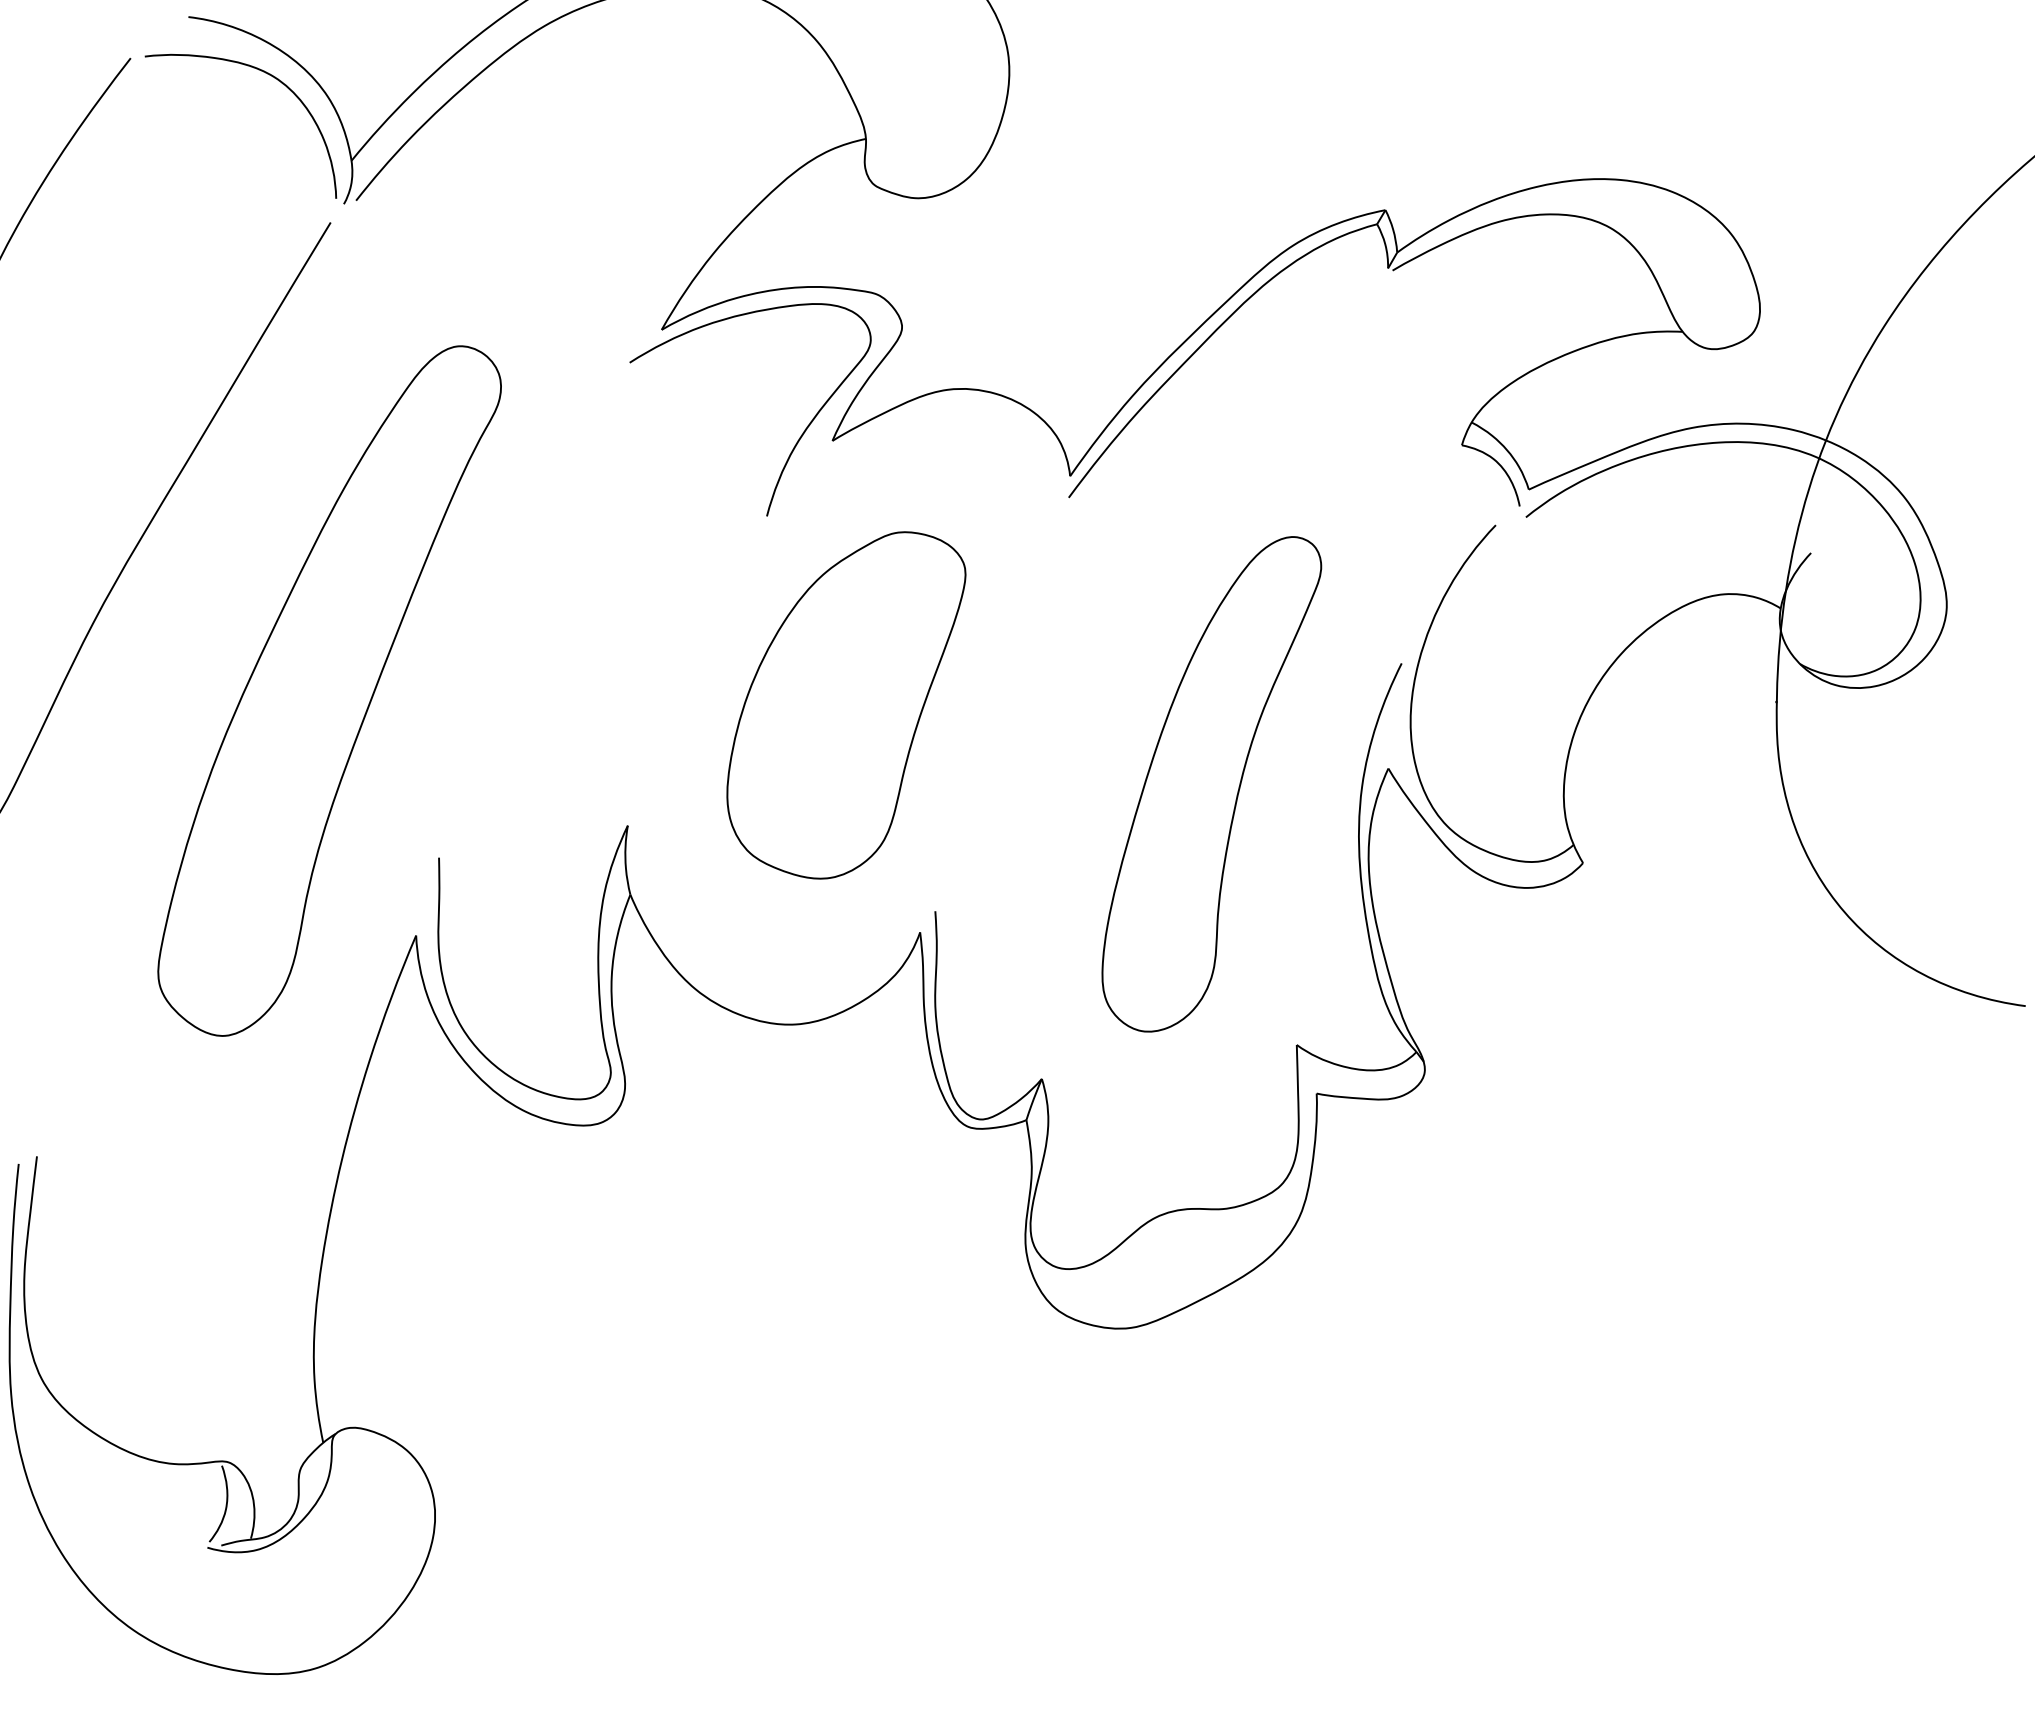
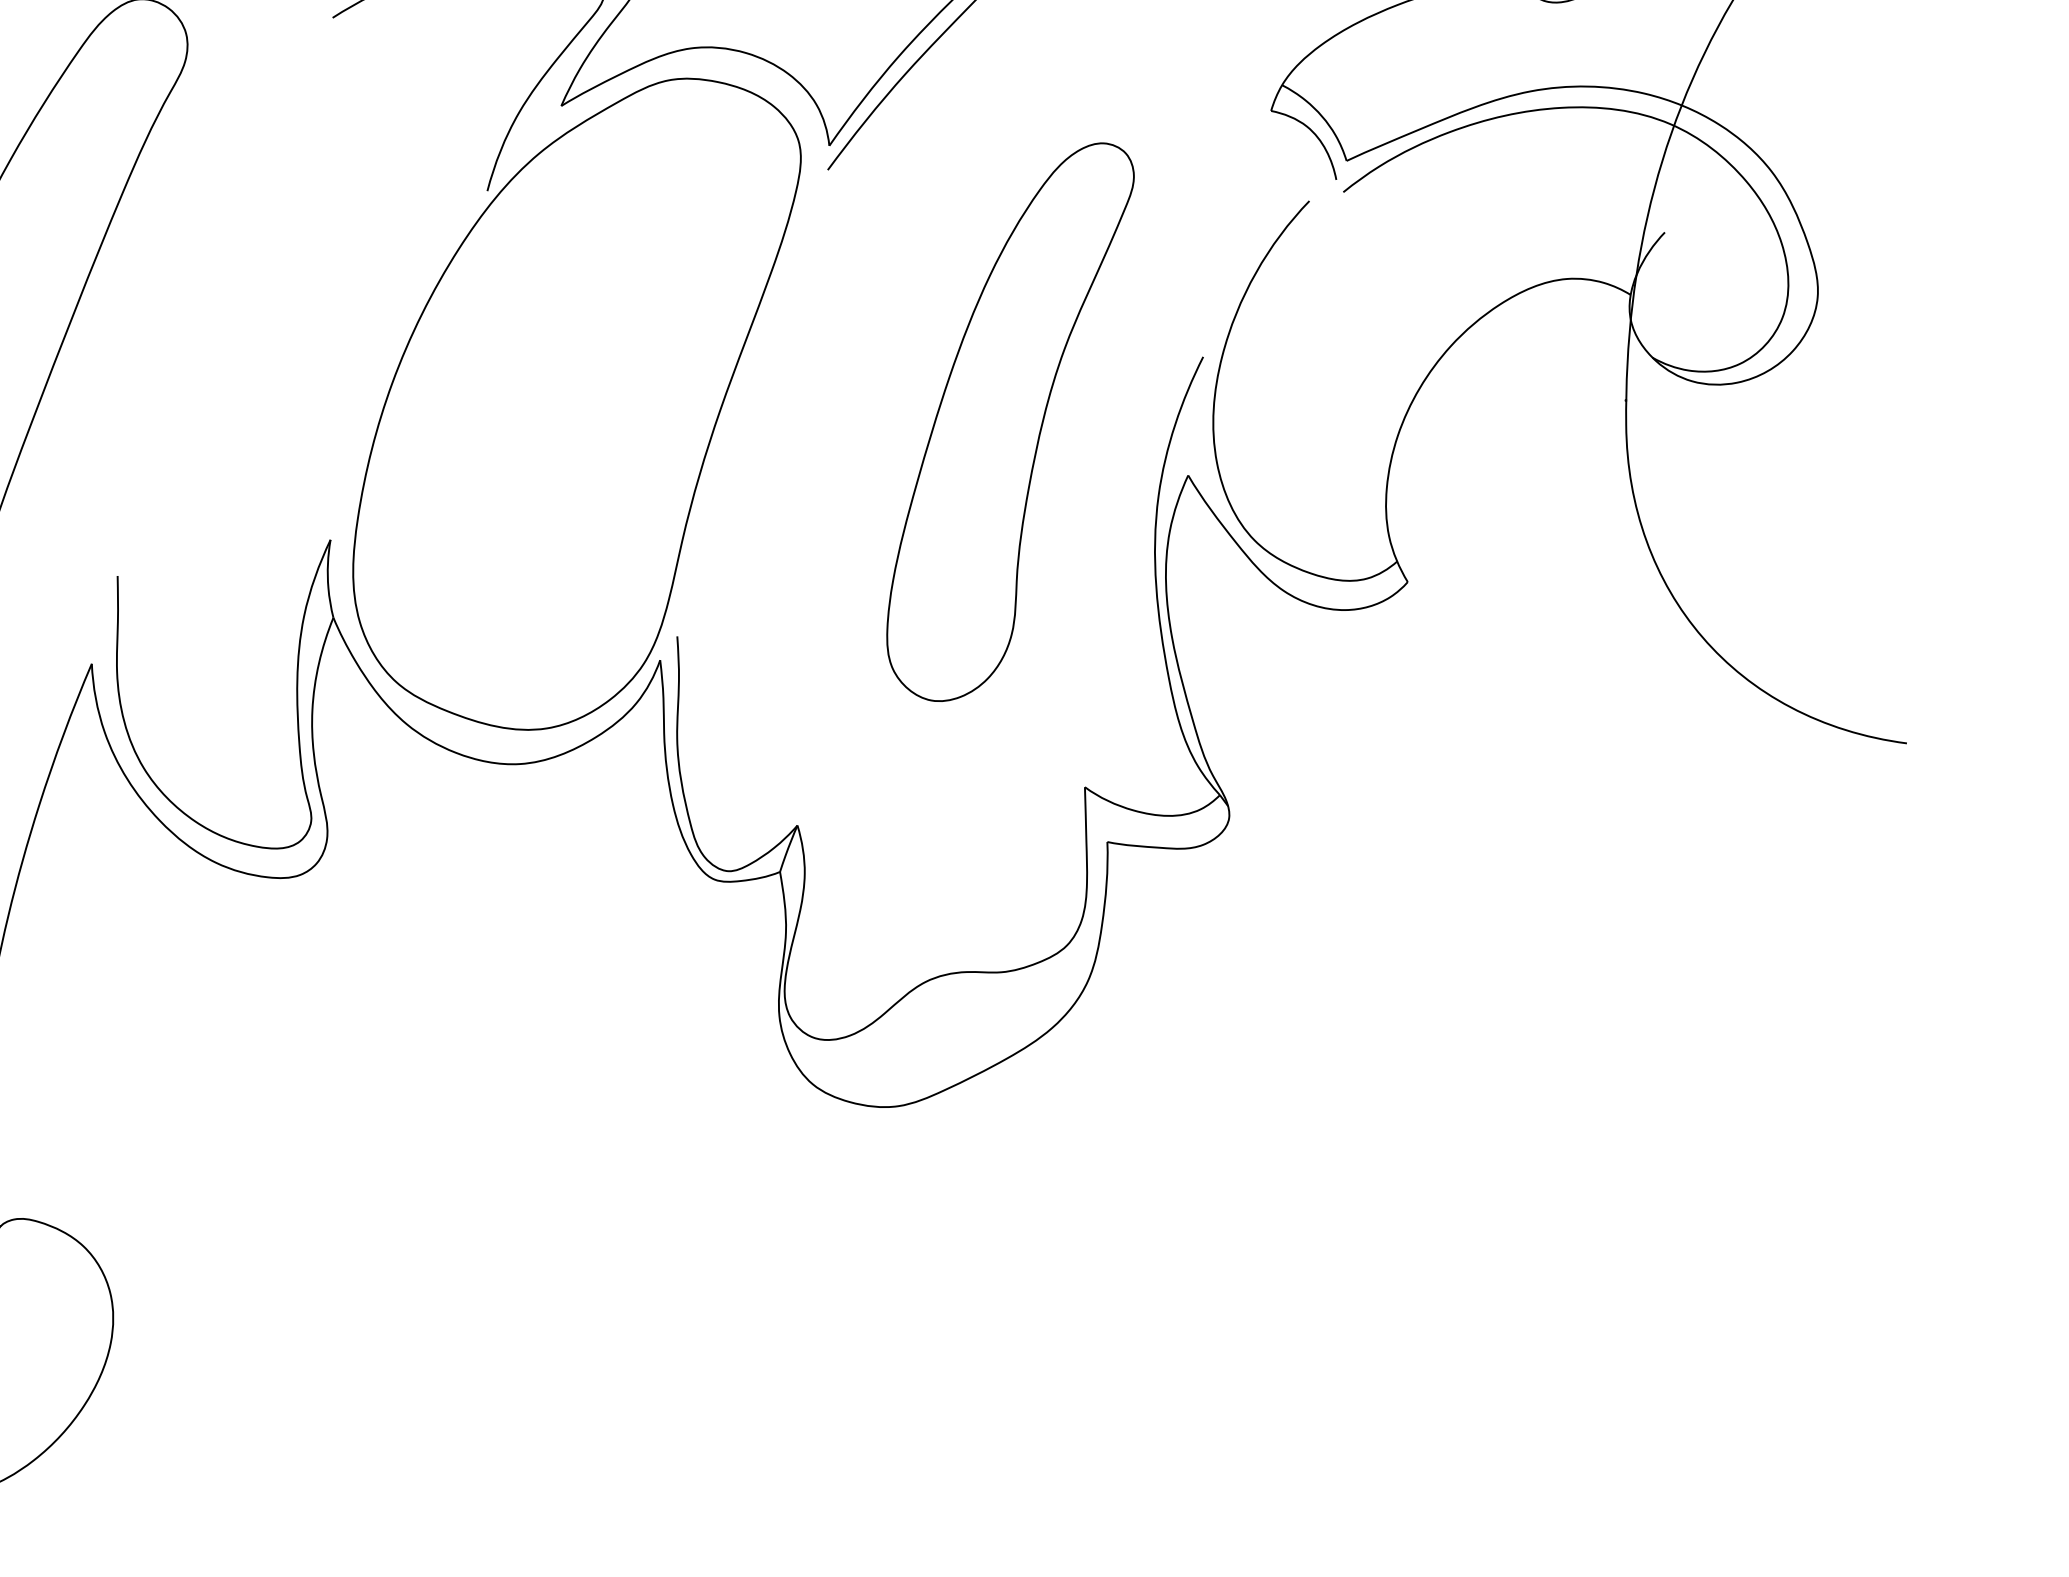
part: (846, 705) -> (577, 404), size x1.67
part: (1211, 784) -> (1010, 422), moved

